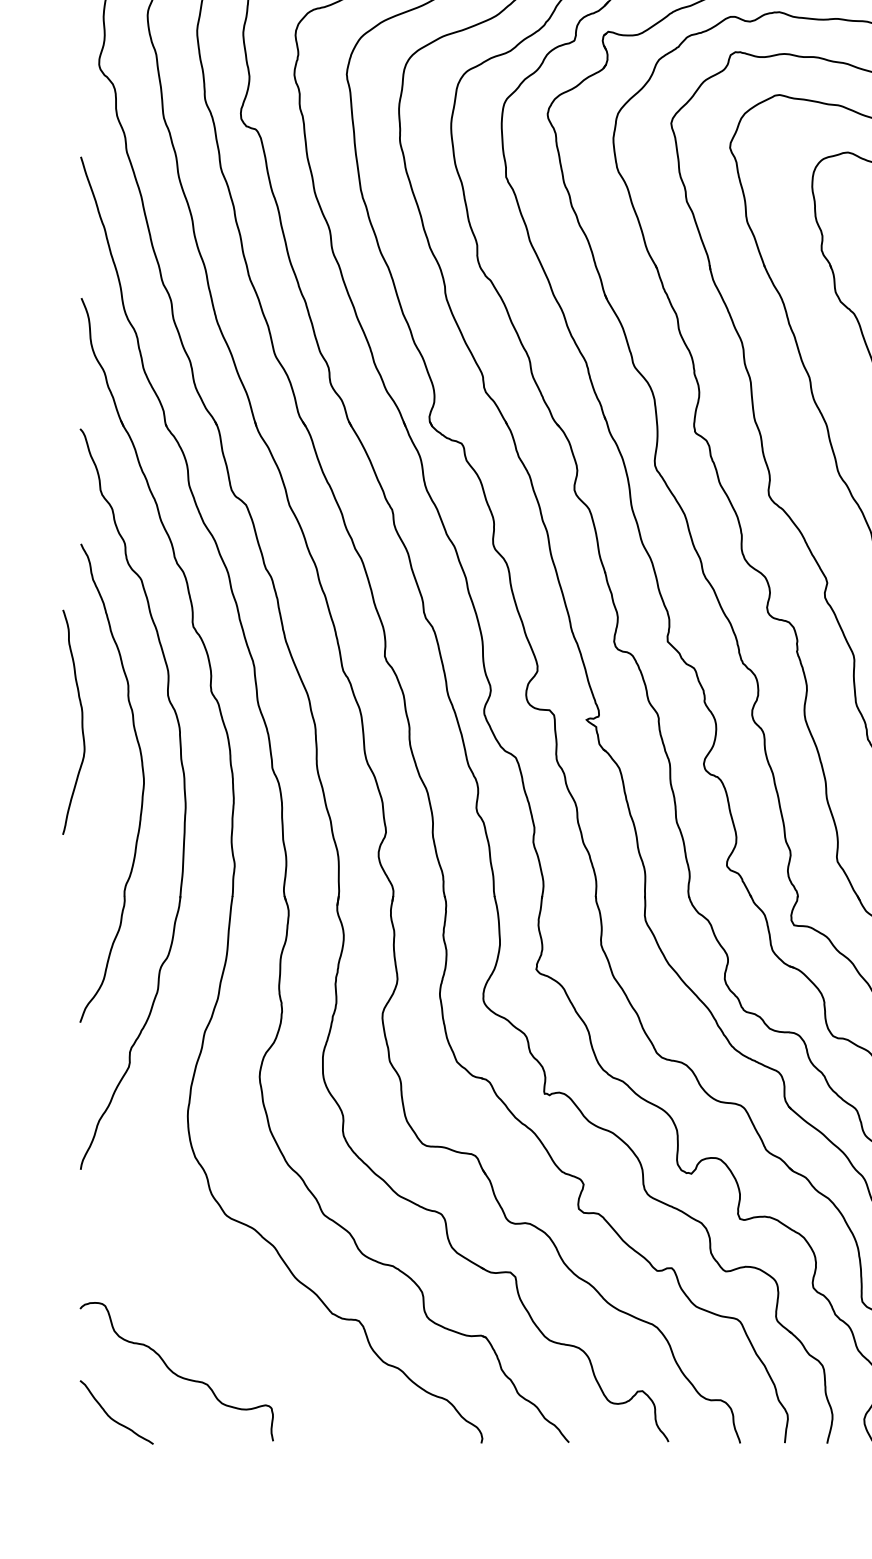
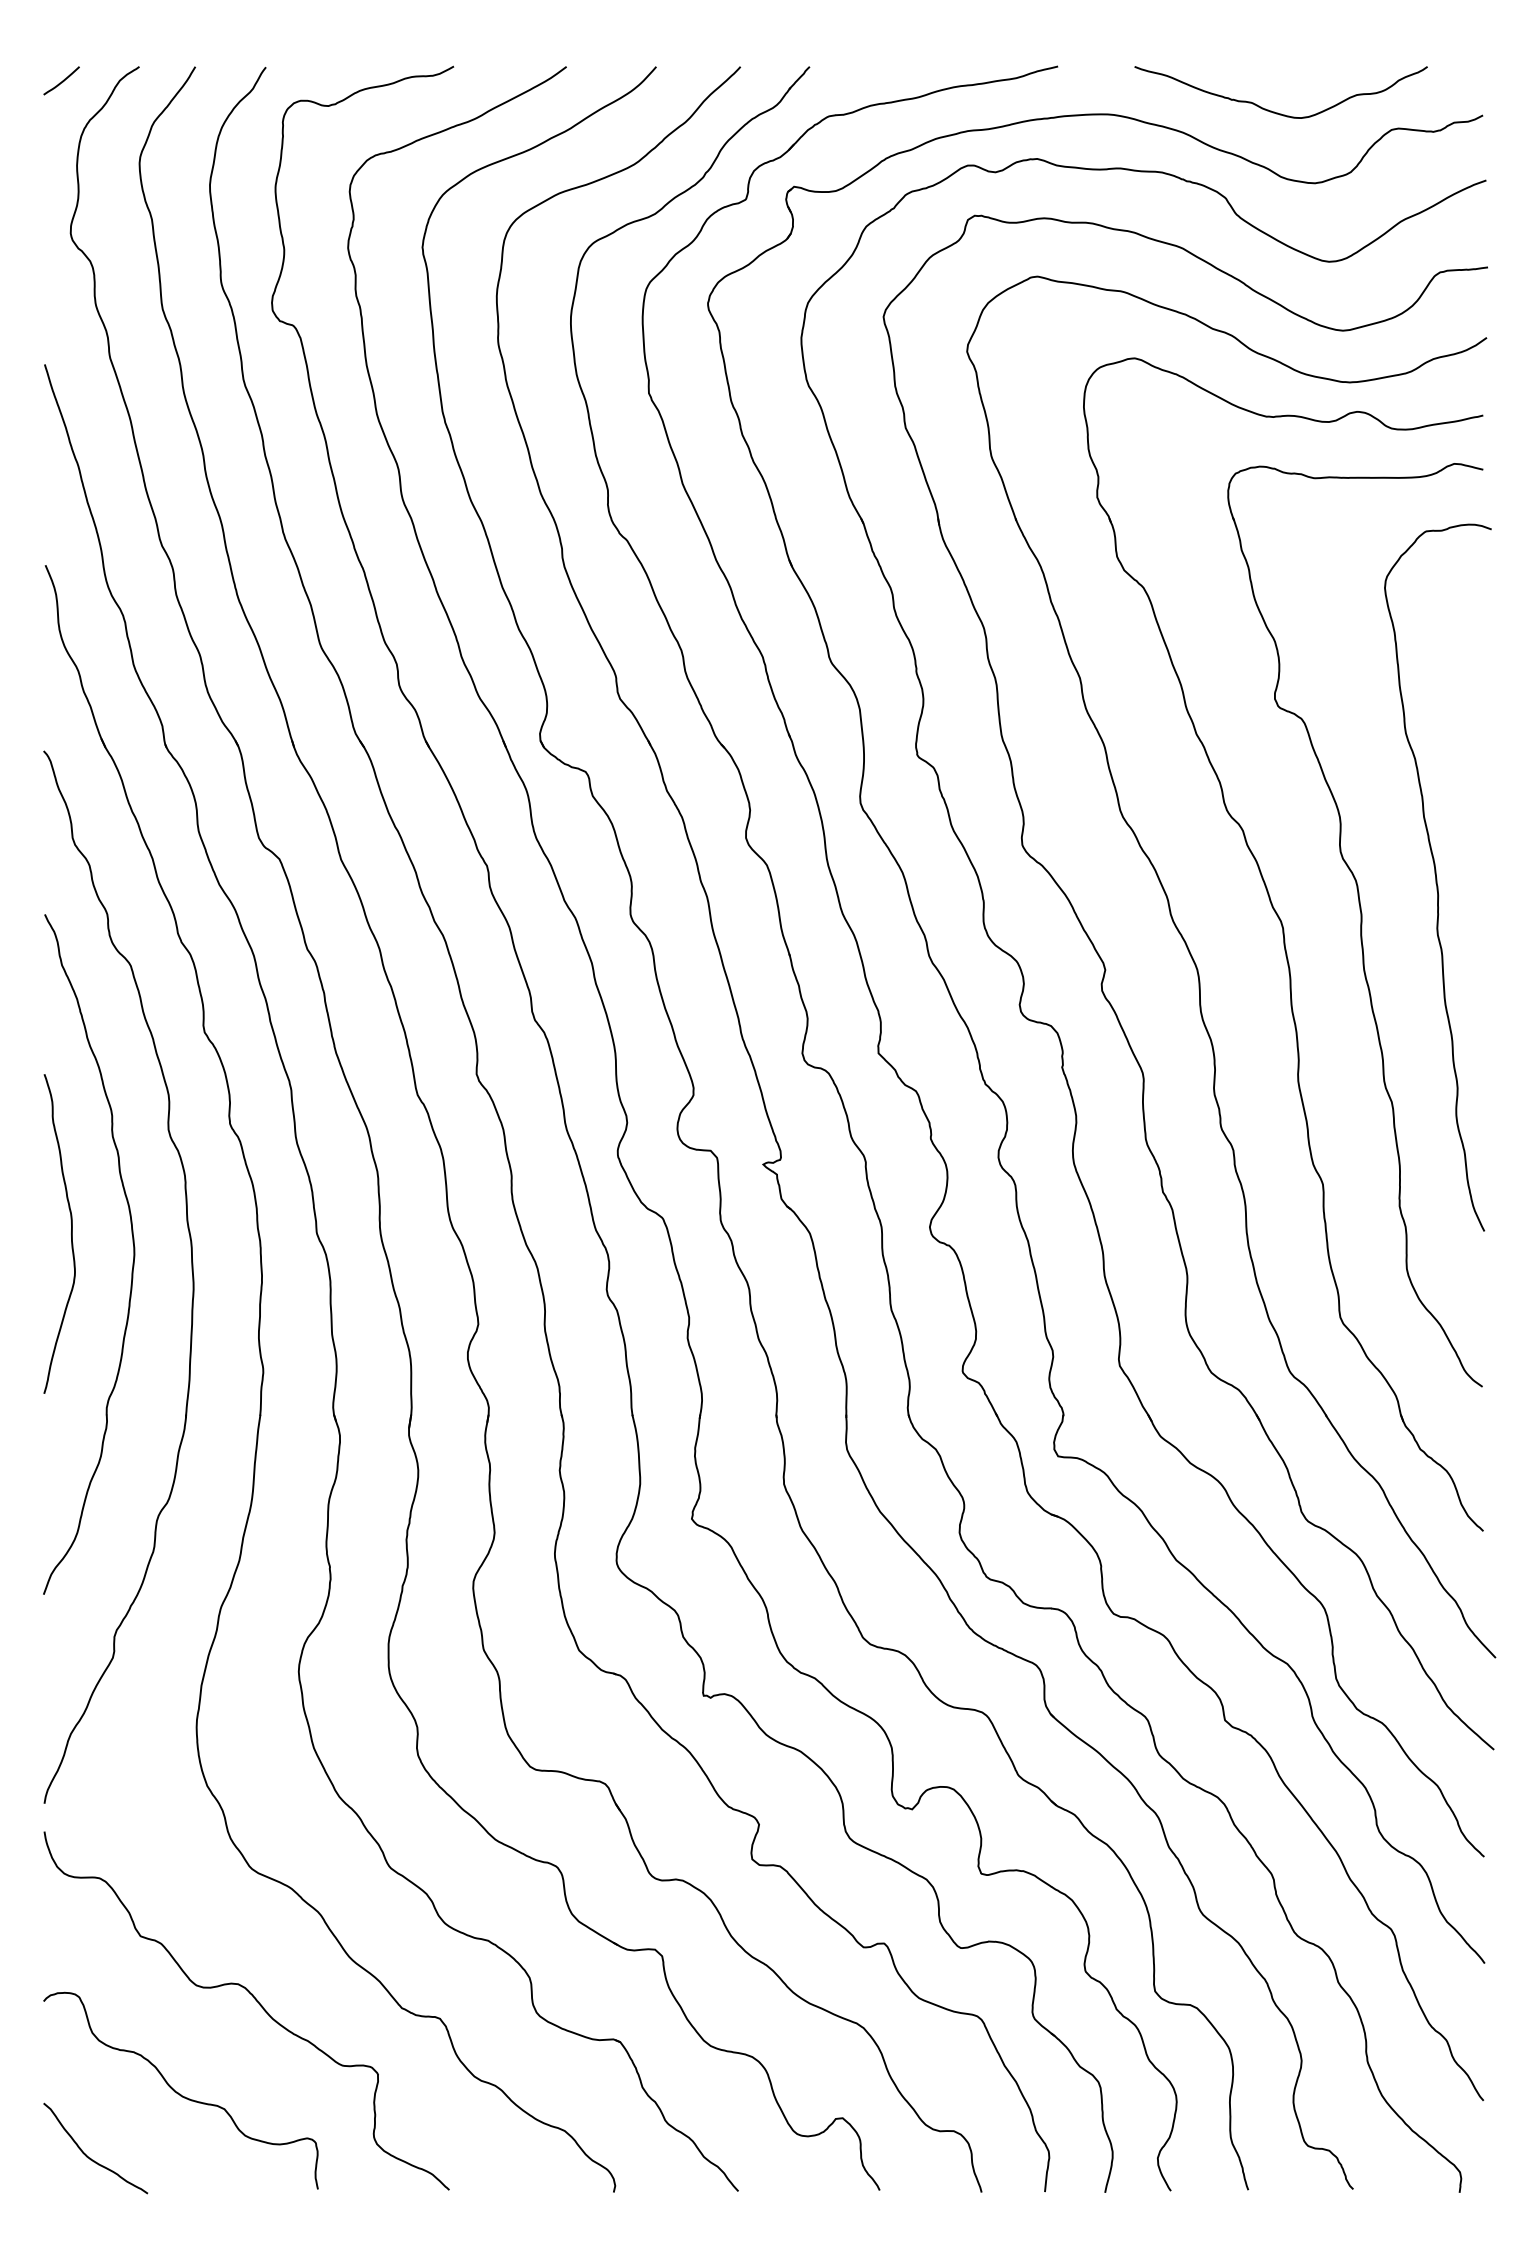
curve: (82, 722) -> (71, 1233), moved
curve: (229, 1308) -> (255, 2000), added

